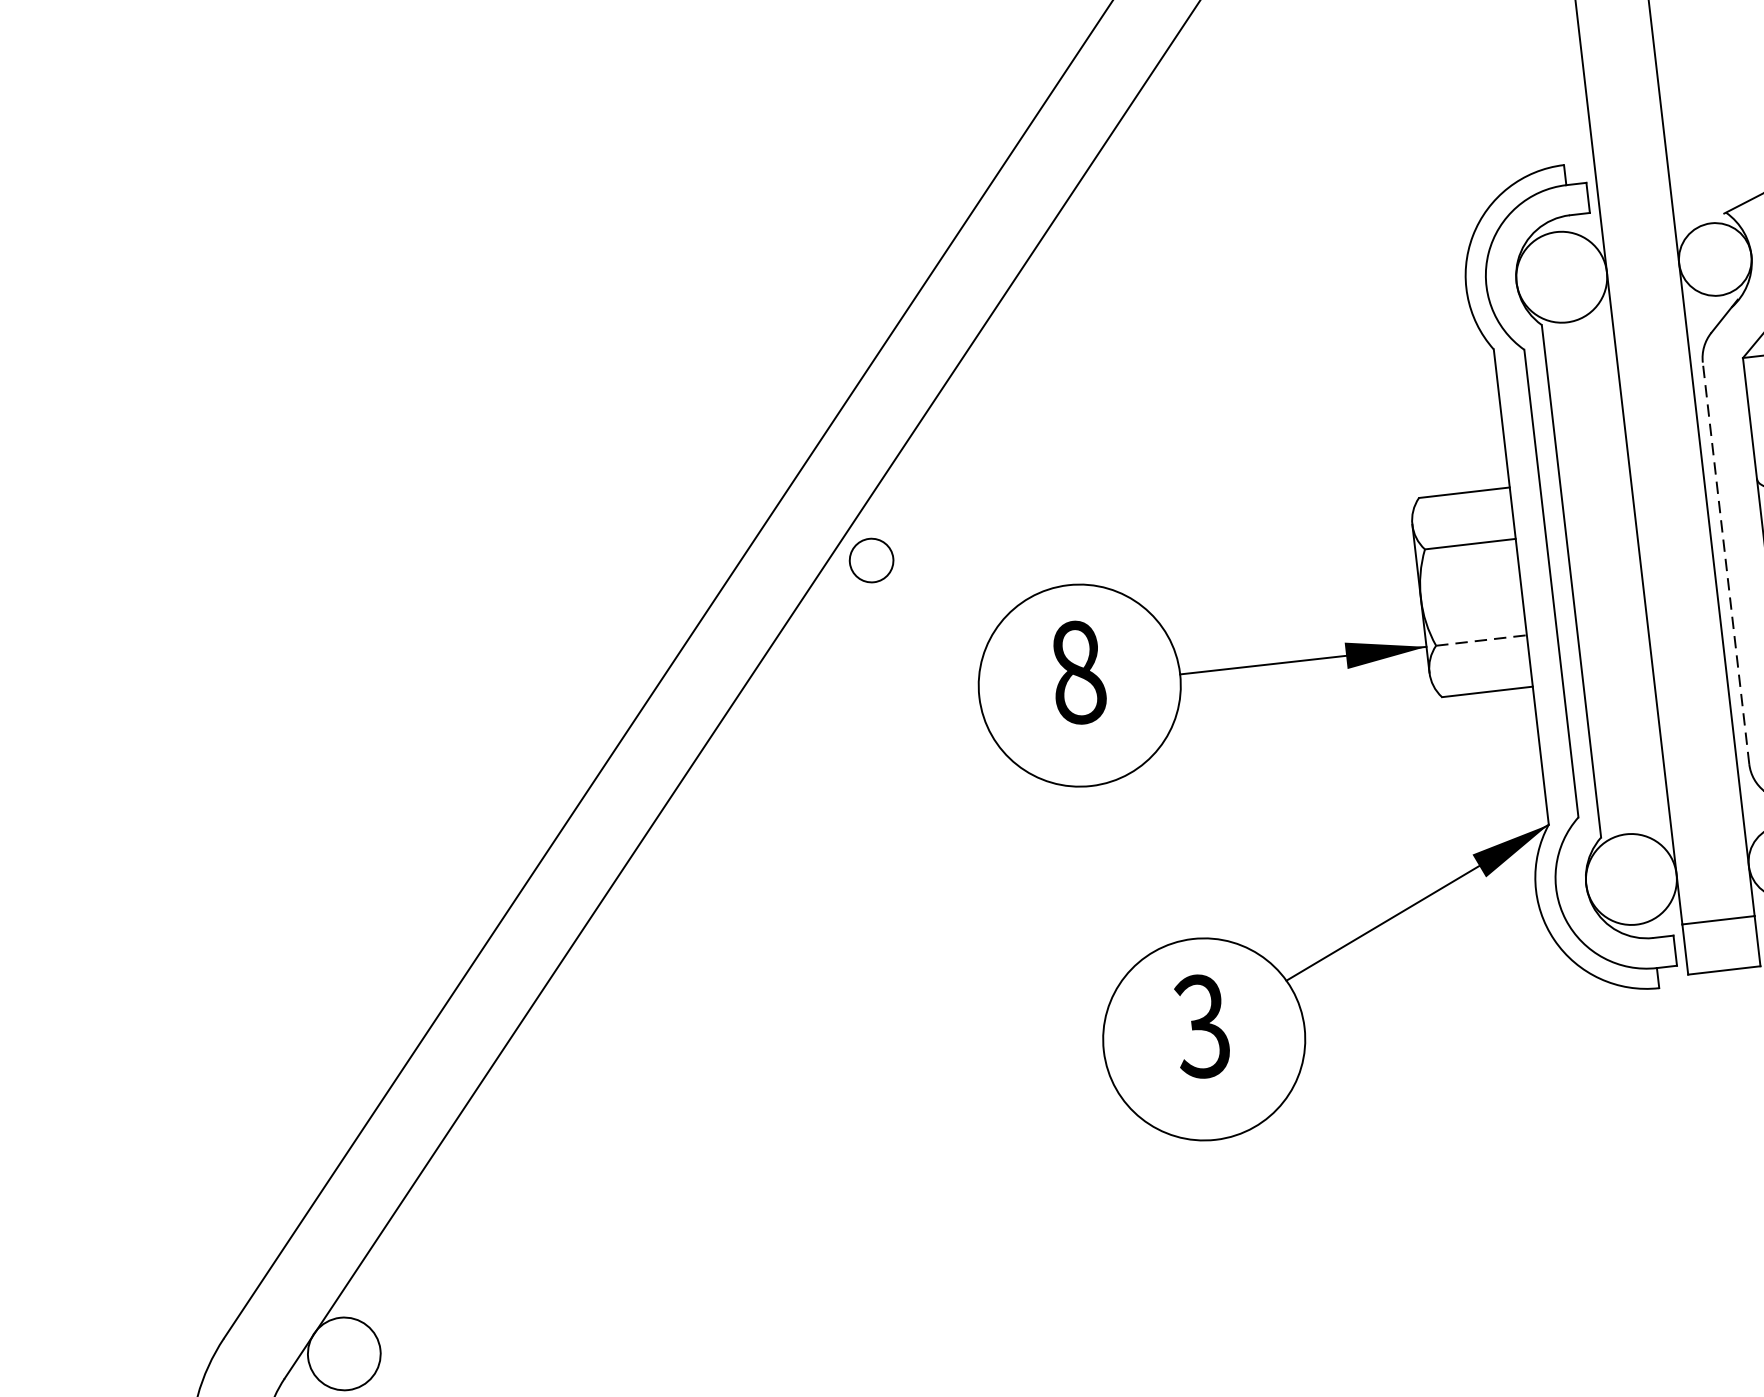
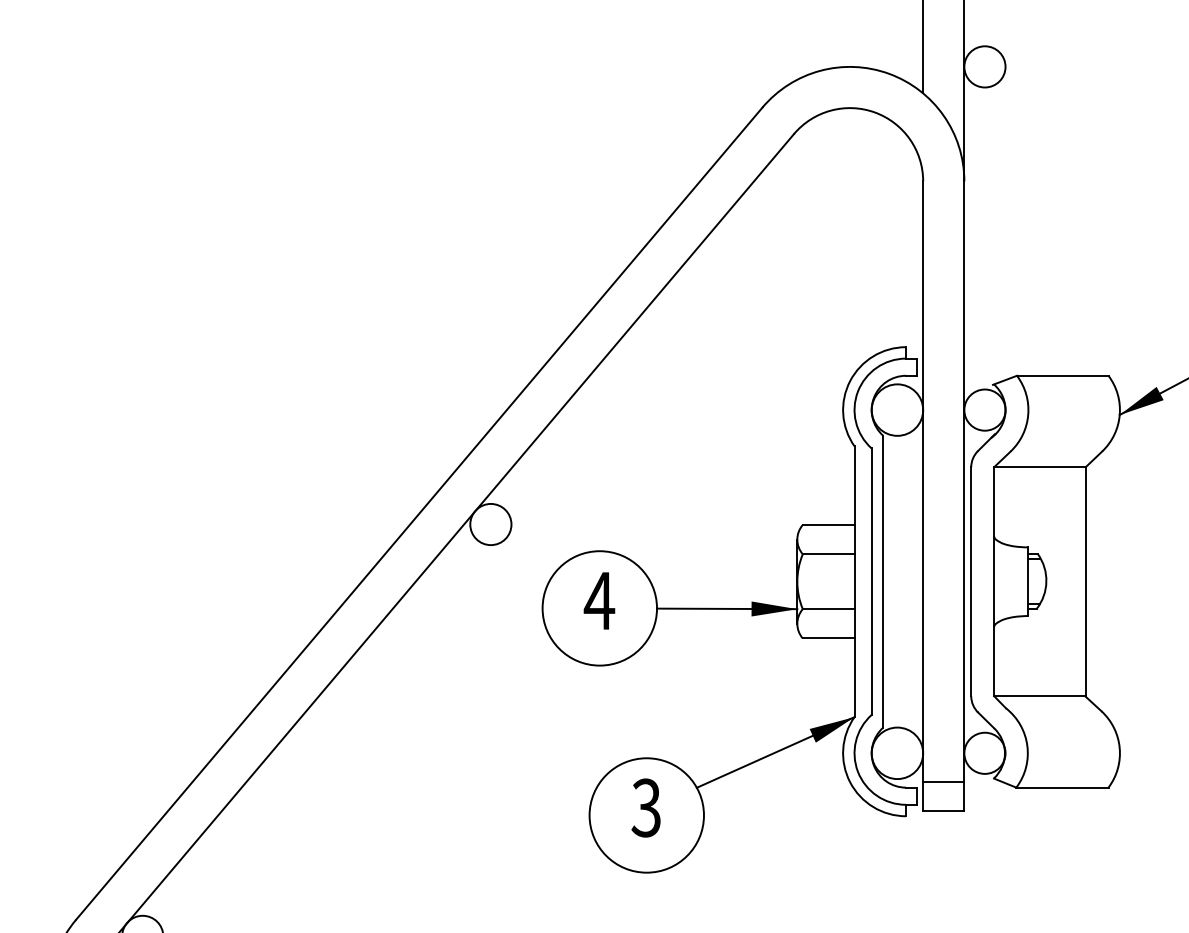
circle: (870, 560) -> (490, 524), size x1.67
line: (1726, 562) -> (971, 581), dashed -> solid
line: (1481, 641) -> (828, 609), dashed -> solid
text: (1077, 671) -> (599, 600), 8 -> 4

